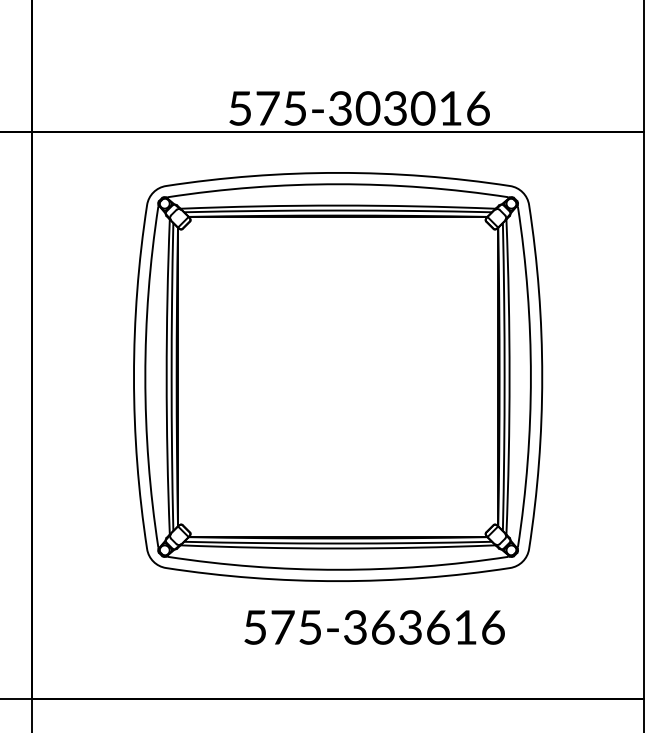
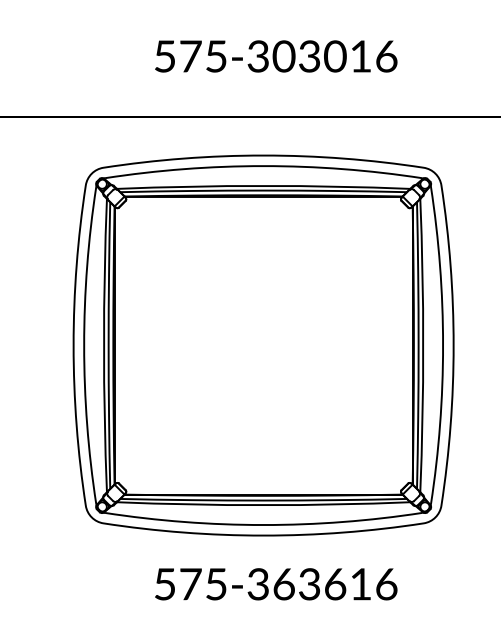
text: (359, 108) -> (276, 56), moved
text: (374, 627) -> (276, 584), moved

